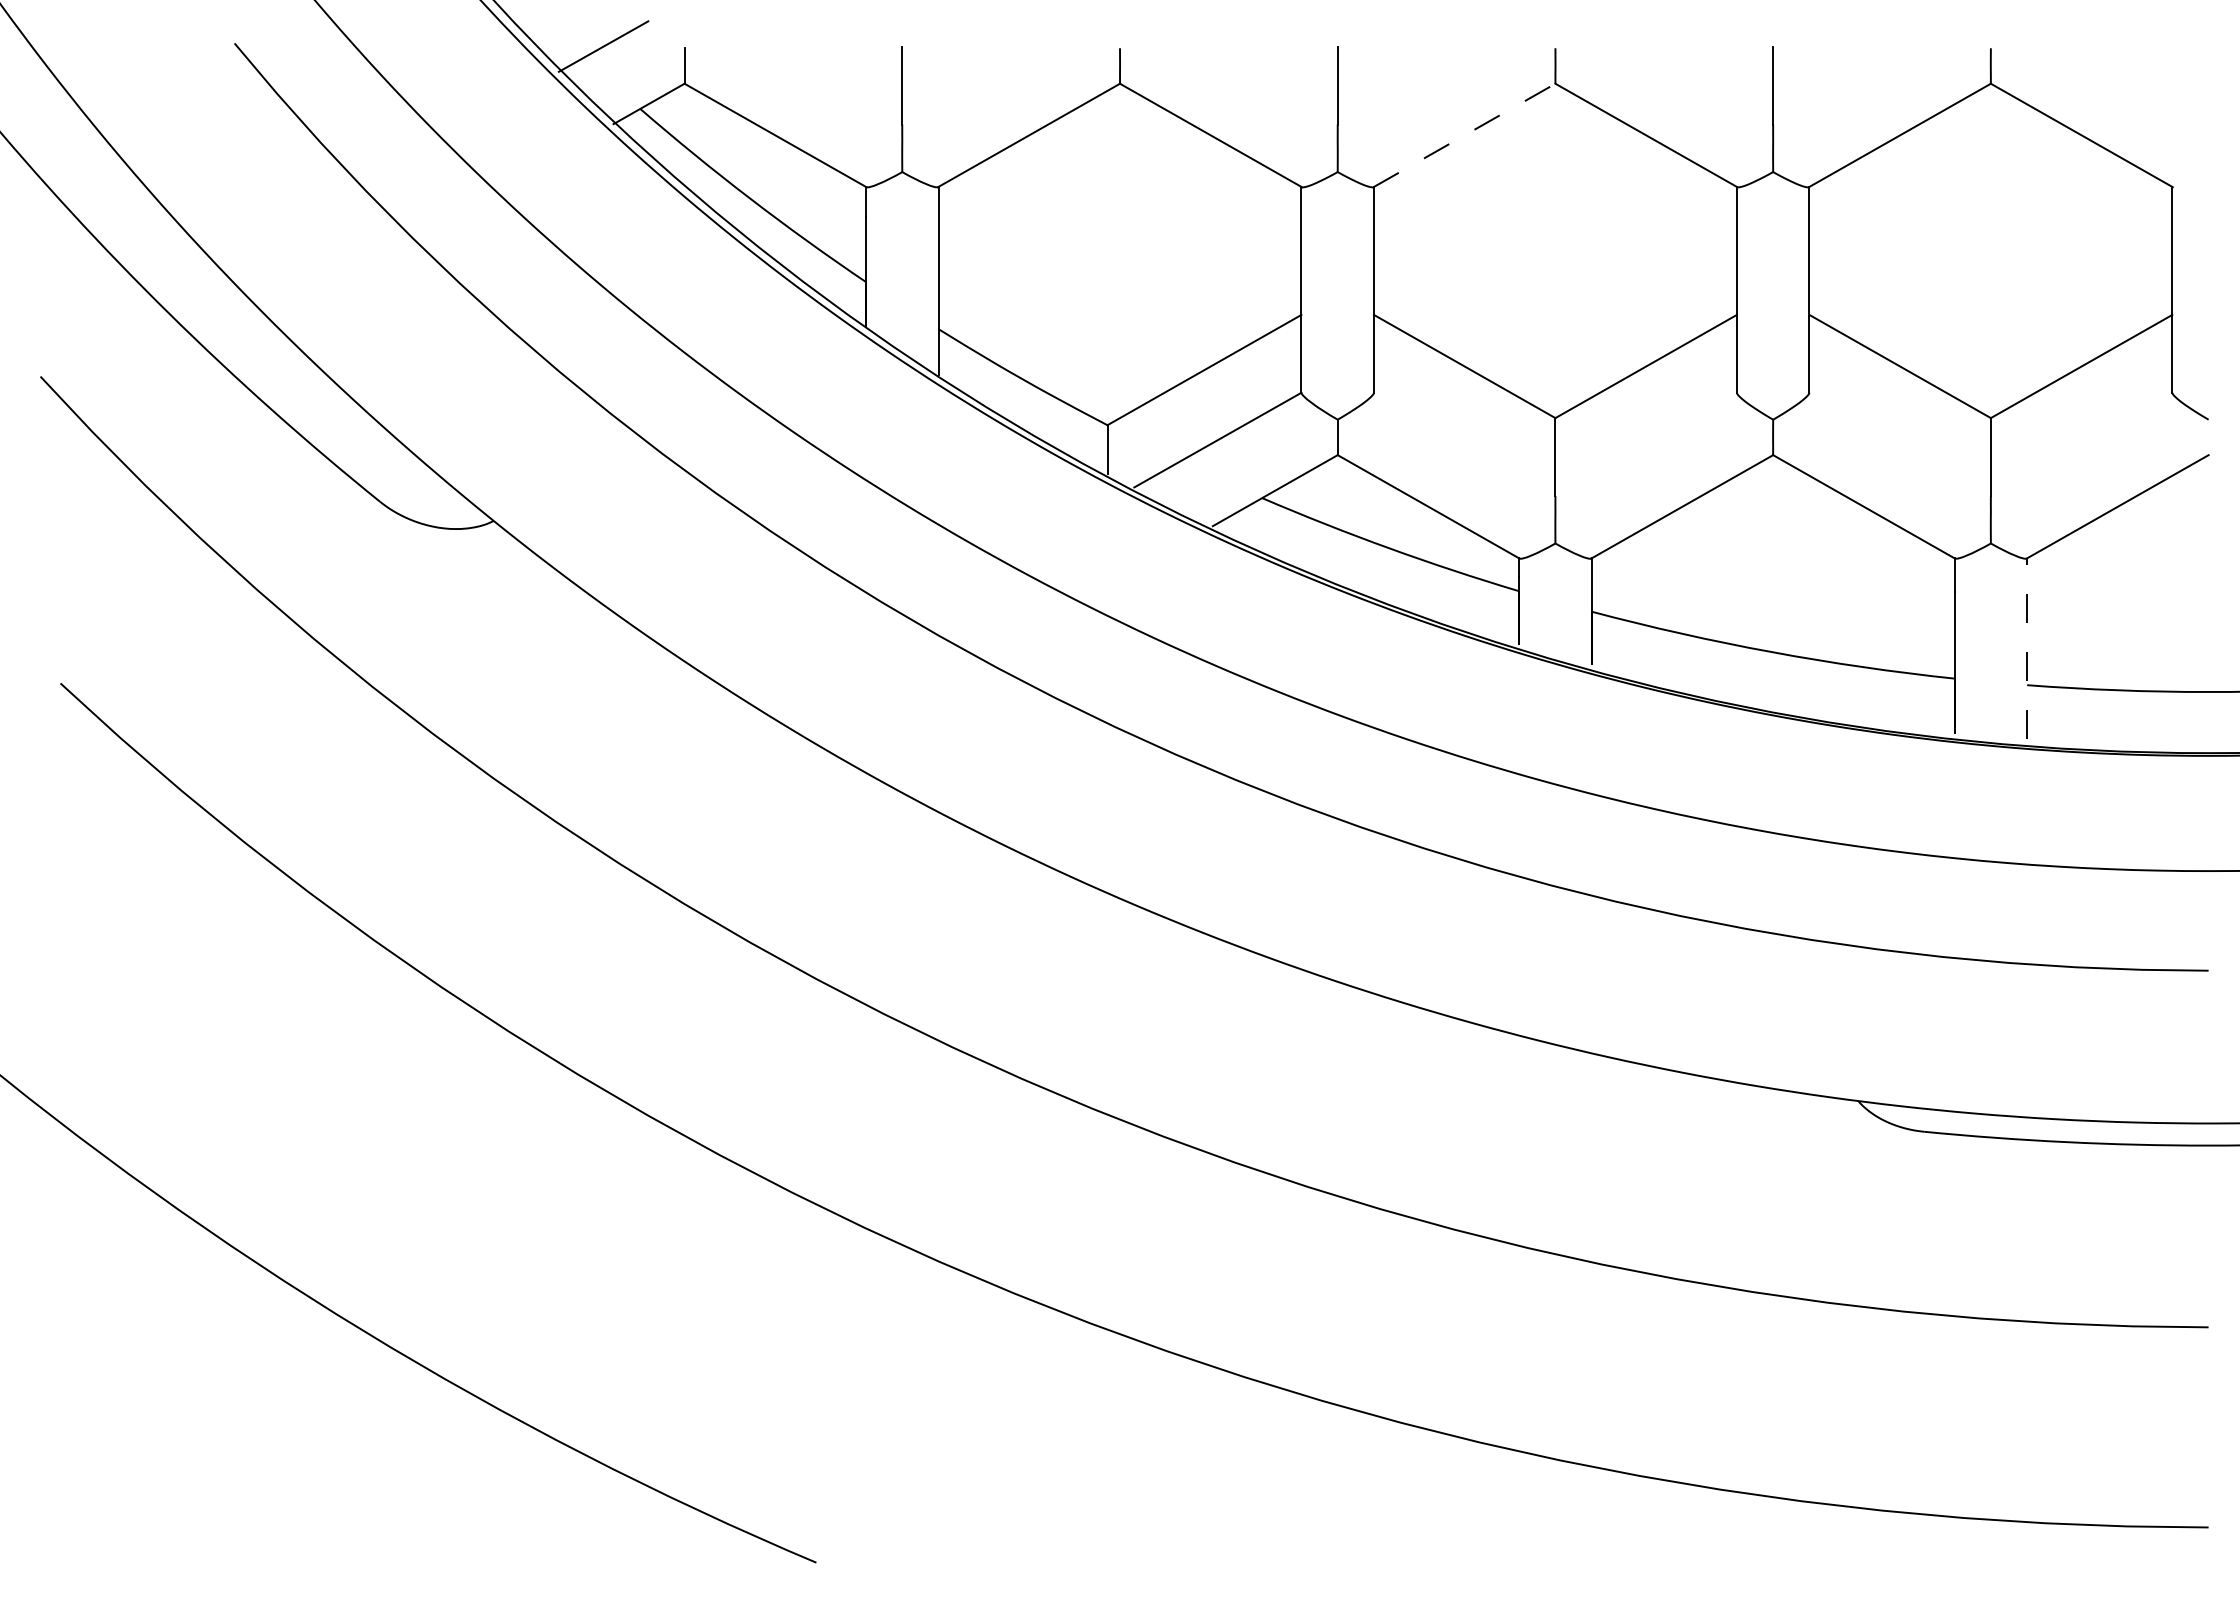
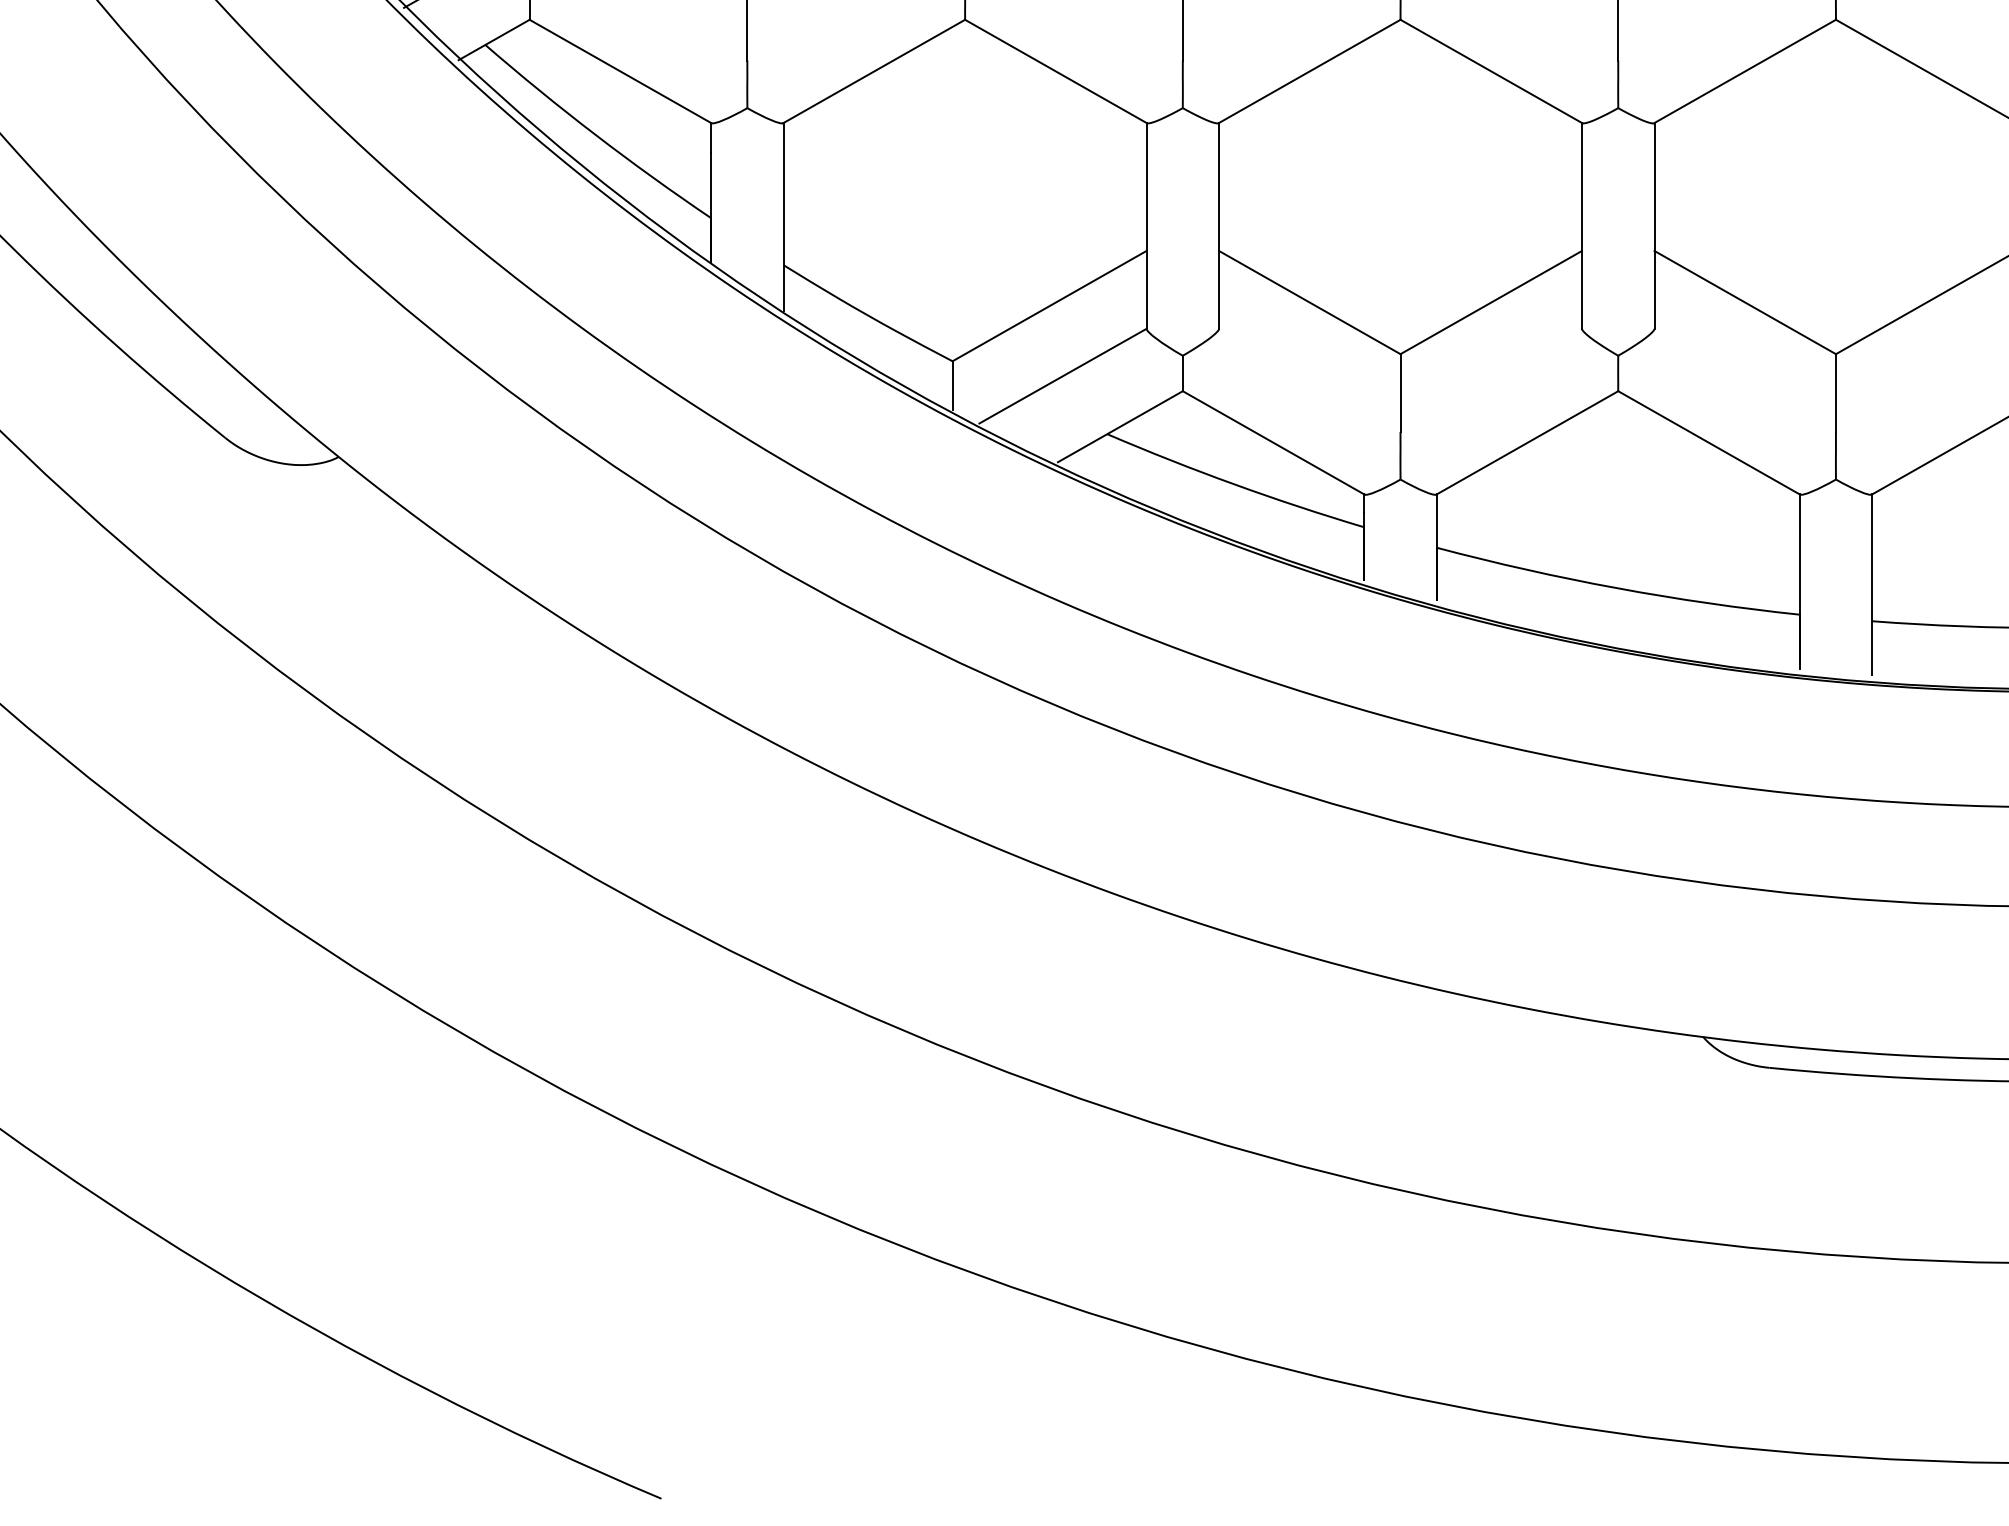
line: (1464, 135) -> (1309, 71), dashed -> solid
line: (2027, 648) -> (1872, 584), dashed -> solid

